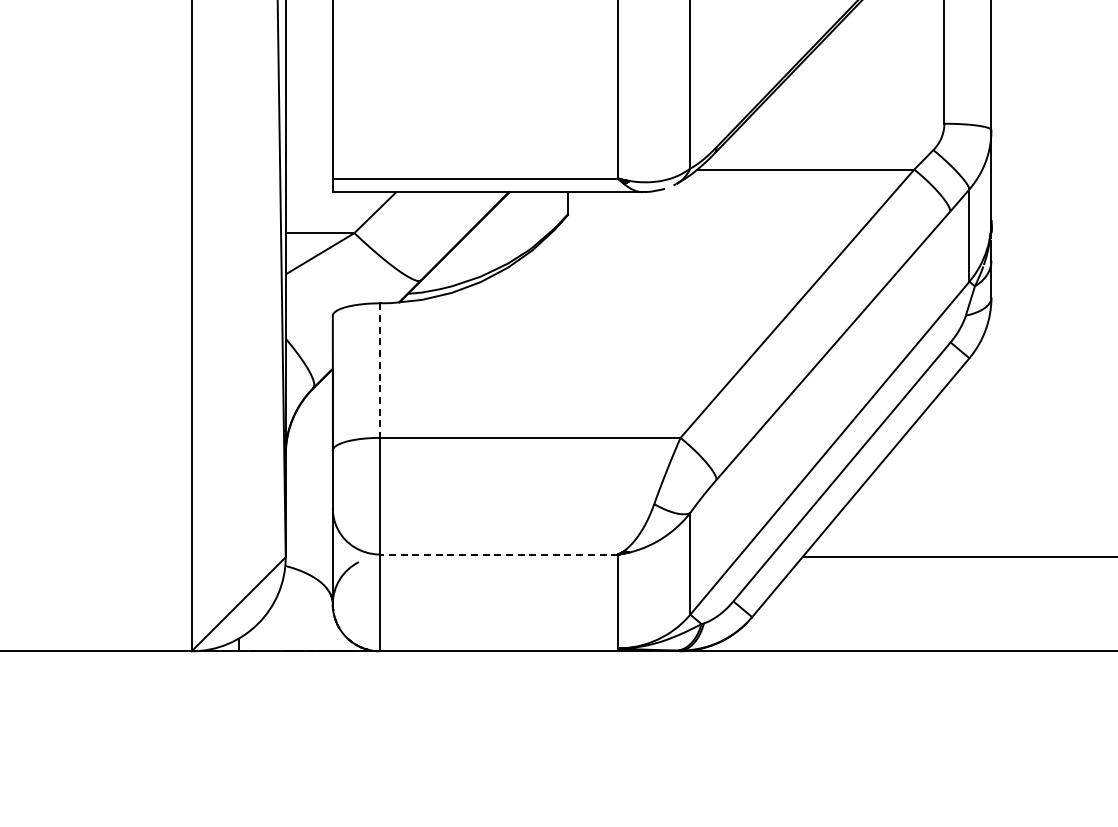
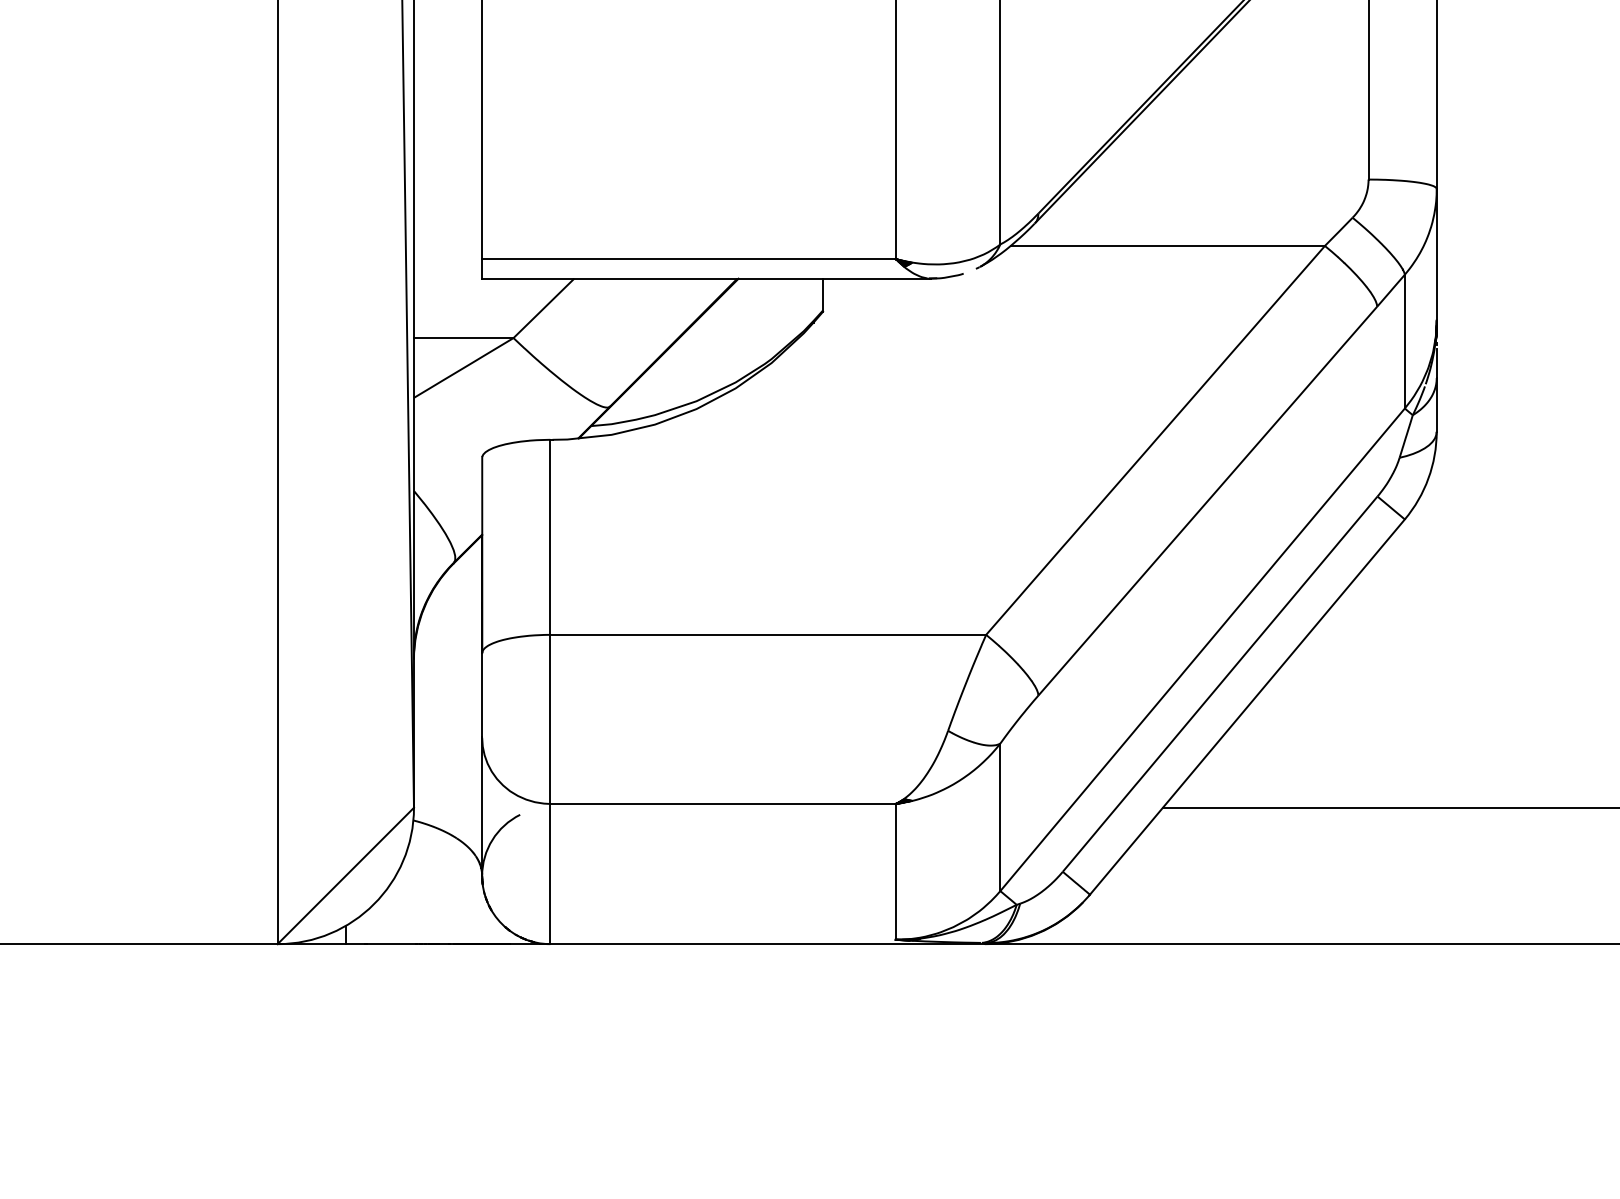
line: (379, 371) -> (549, 538), dashed -> solid
line: (498, 554) -> (722, 803), dashed -> solid

